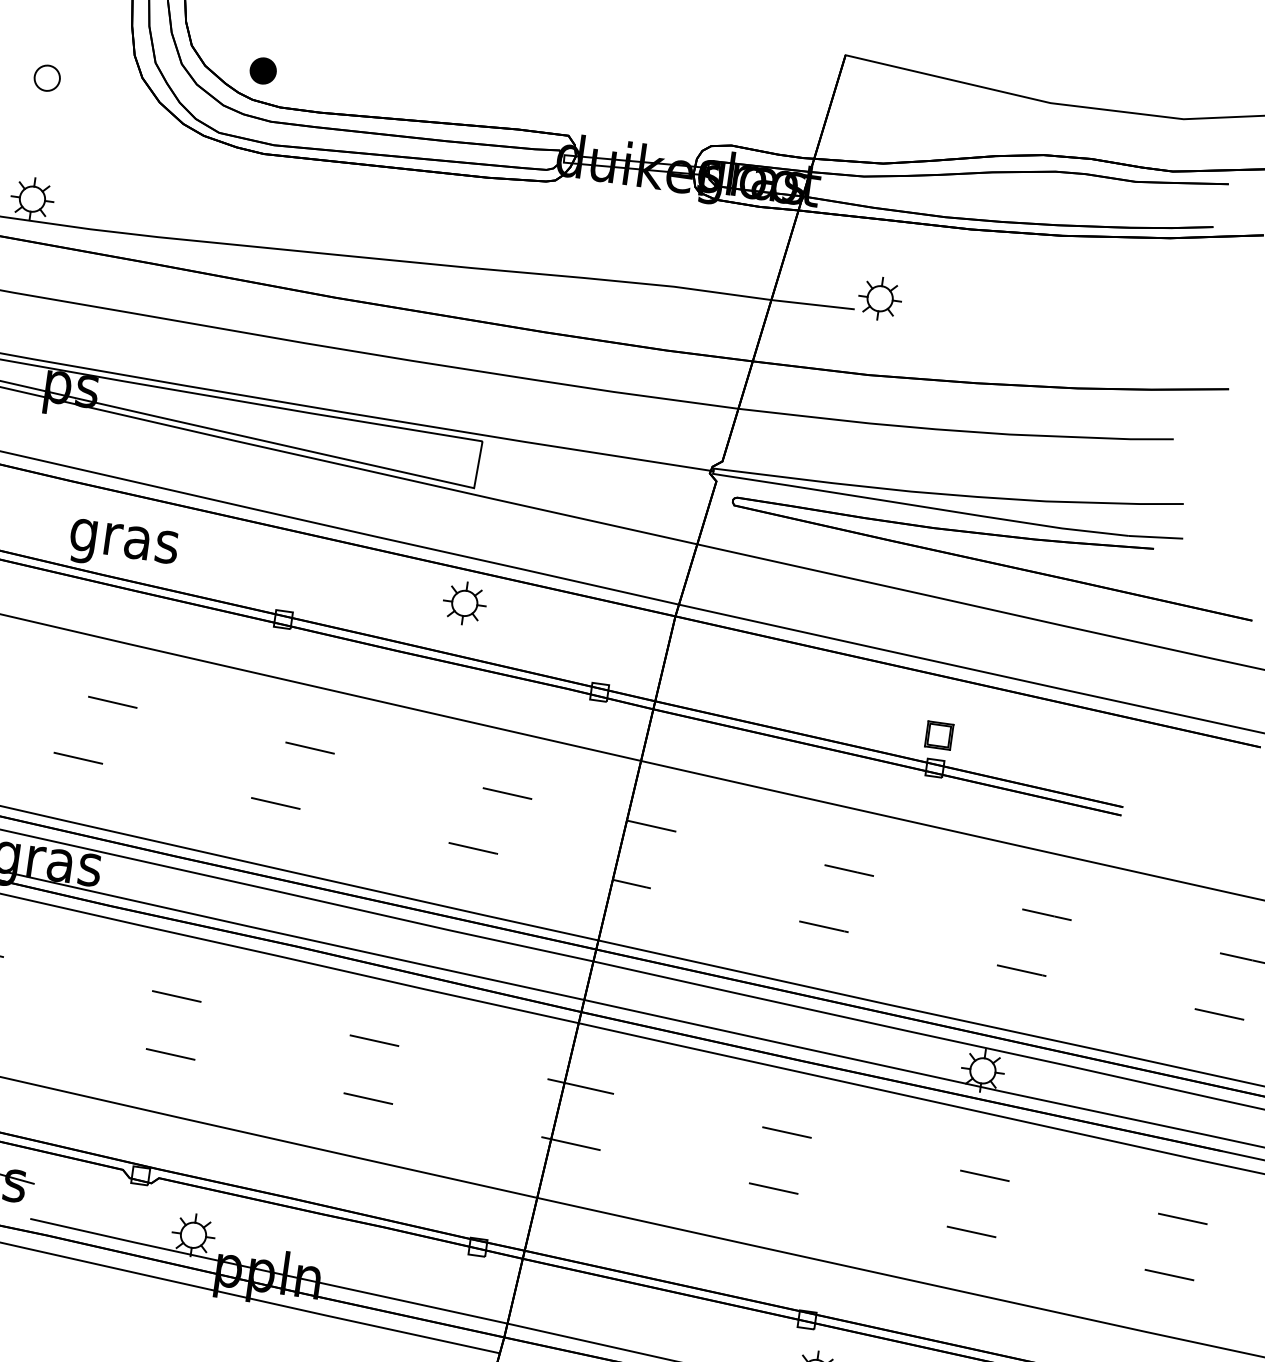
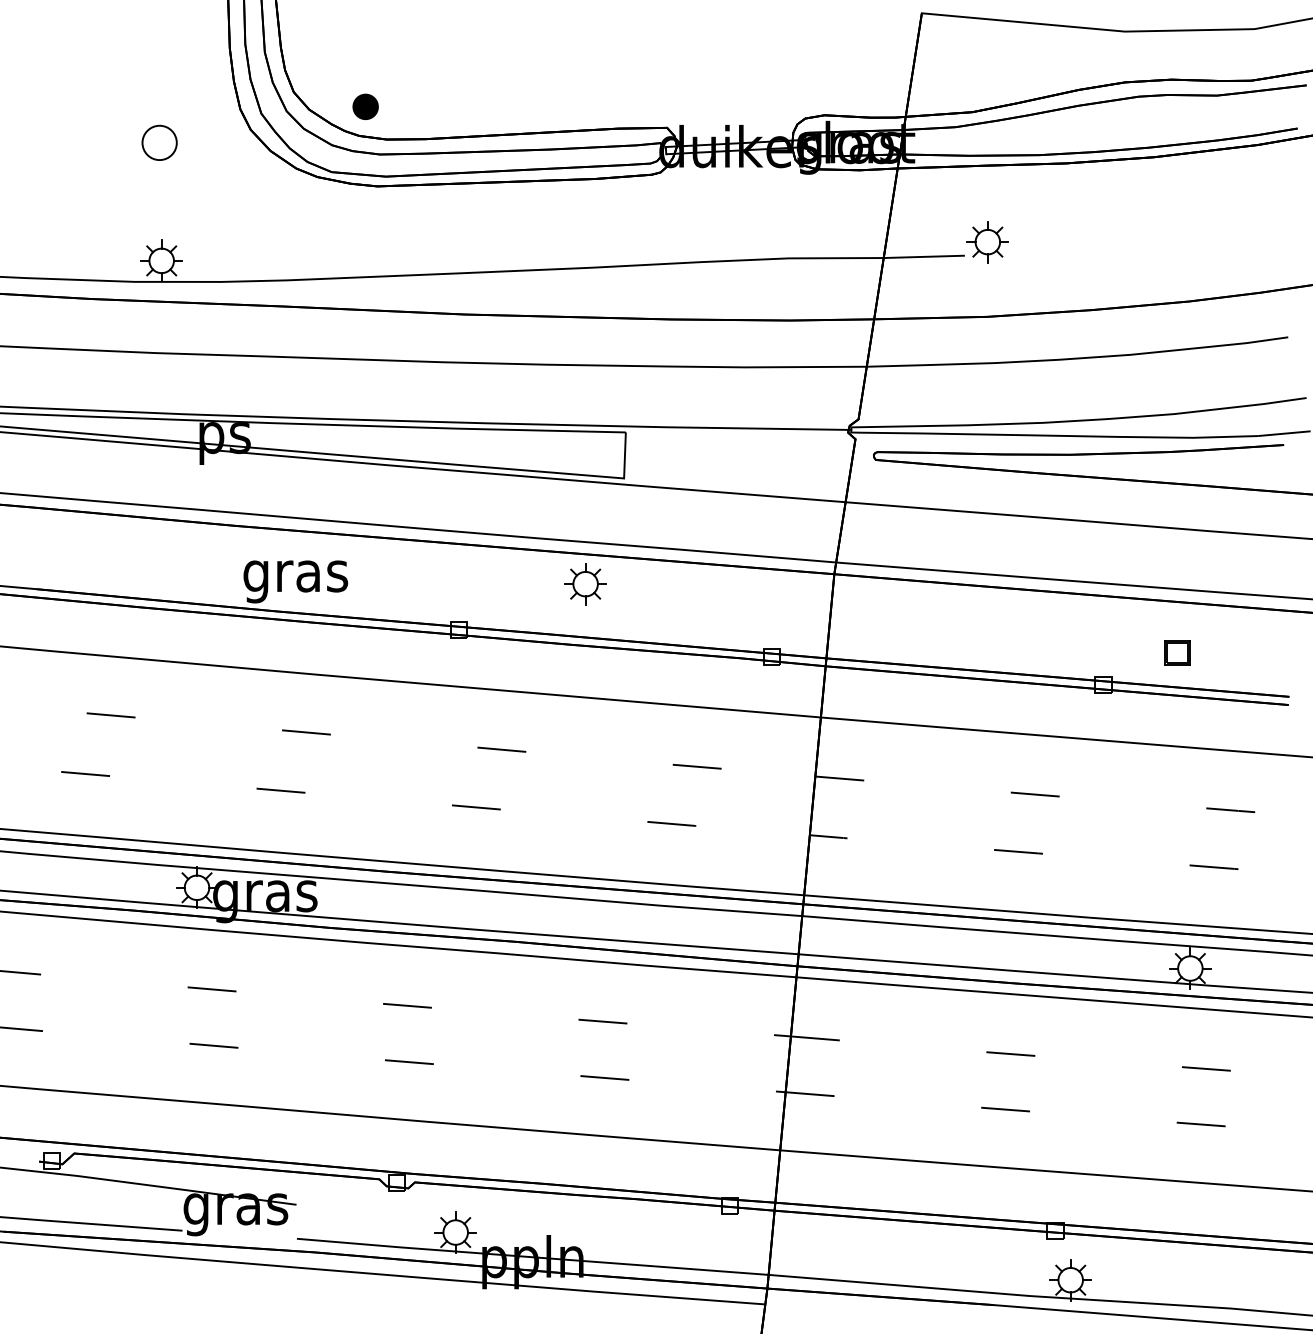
part: (47, 77) -> (159, 142), size x1.4
part: (464, 603) -> (585, 584), moved
part: (939, 735) -> (1177, 652), moved

